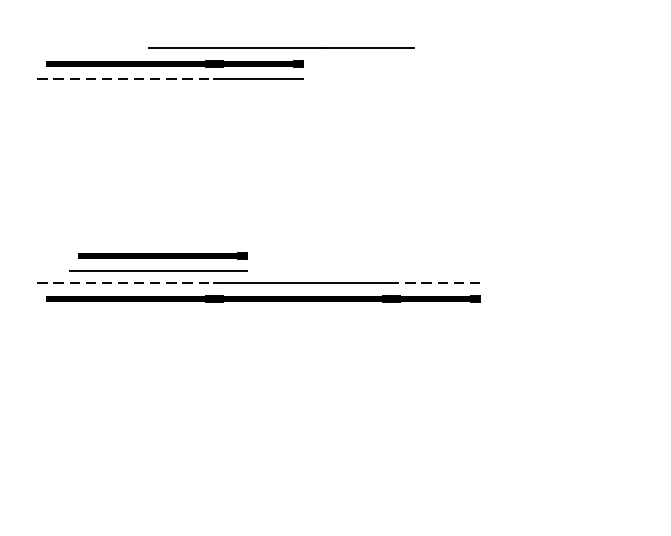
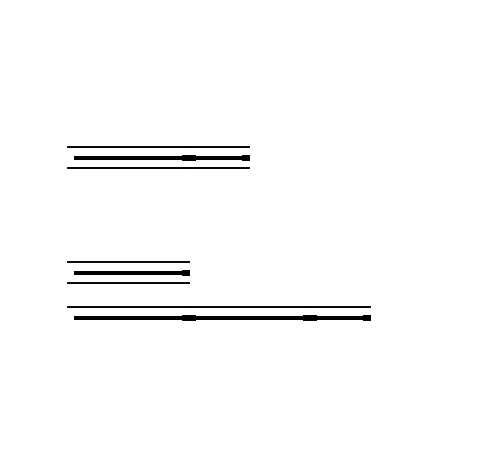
line: (281, 47) -> (158, 146), moved
line: (127, 79) -> (129, 168), dashed -> solid
line: (125, 216) -> (128, 261), added
part: (157, 261) -> (128, 276), moved
line: (127, 283) -> (129, 307), dashed -> solid
line: (434, 283) -> (339, 307), dashed -> solid

